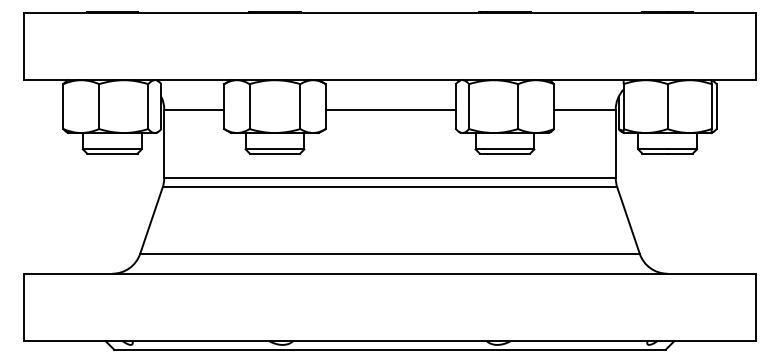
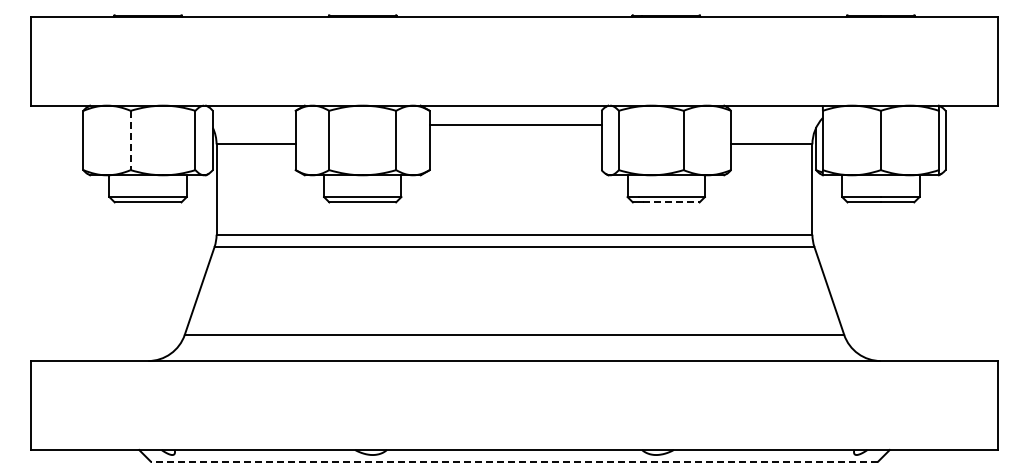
line: (99, 106) -> (130, 140), solid -> dashed
line: (390, 109) -> (515, 125), moved
line: (508, 153) -> (671, 202), solid -> dashed
line: (390, 349) -> (514, 461), solid -> dashed

